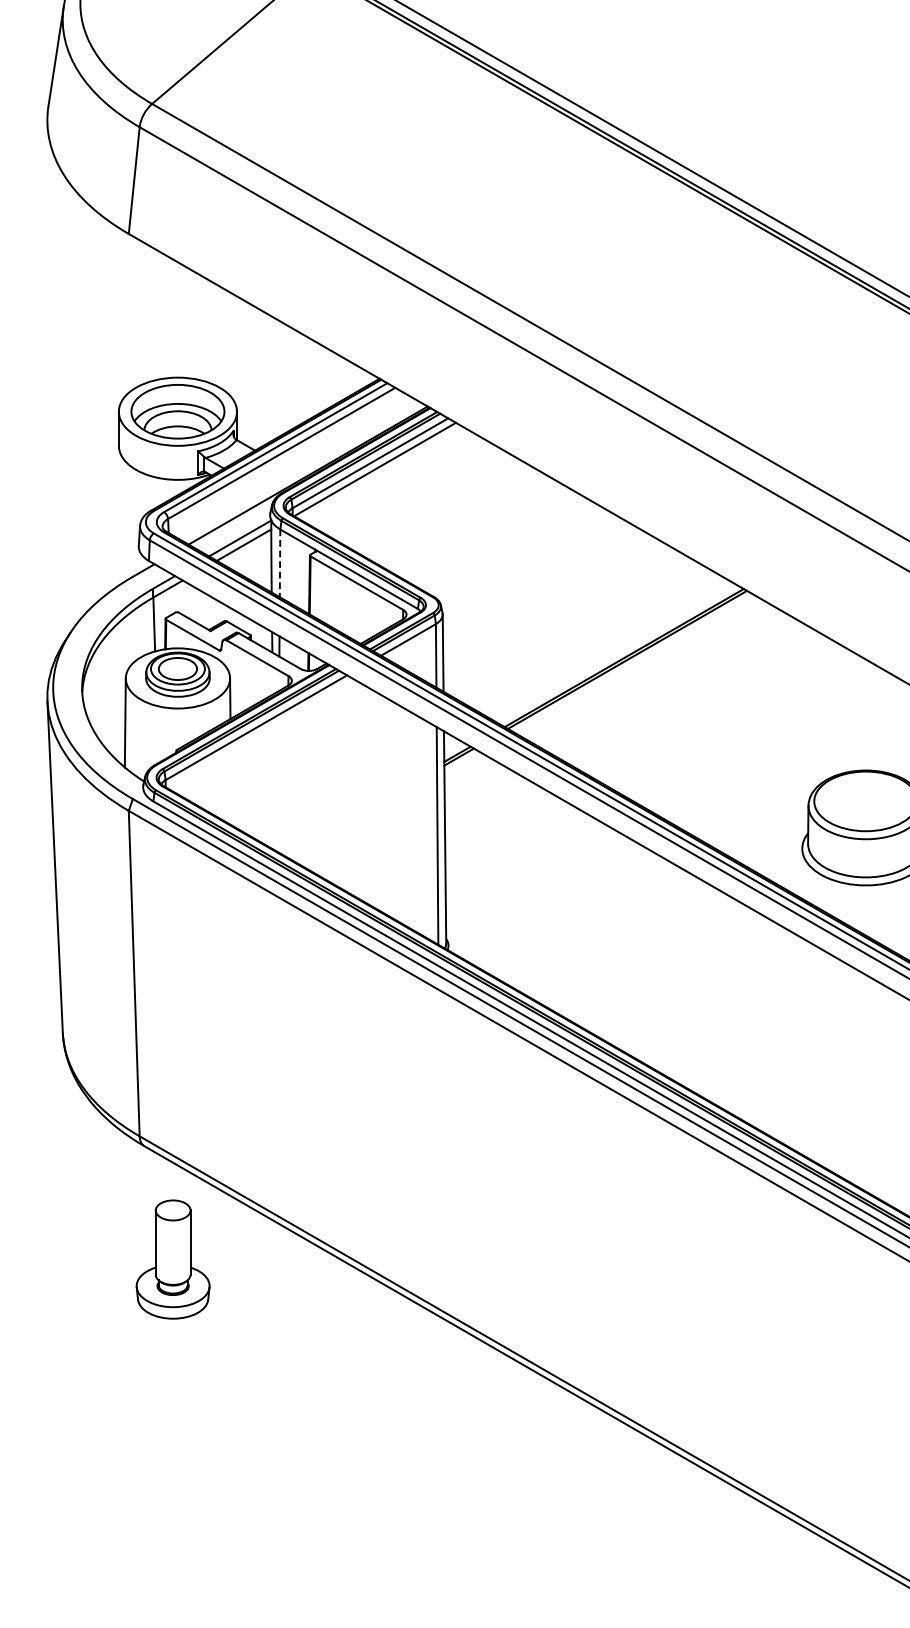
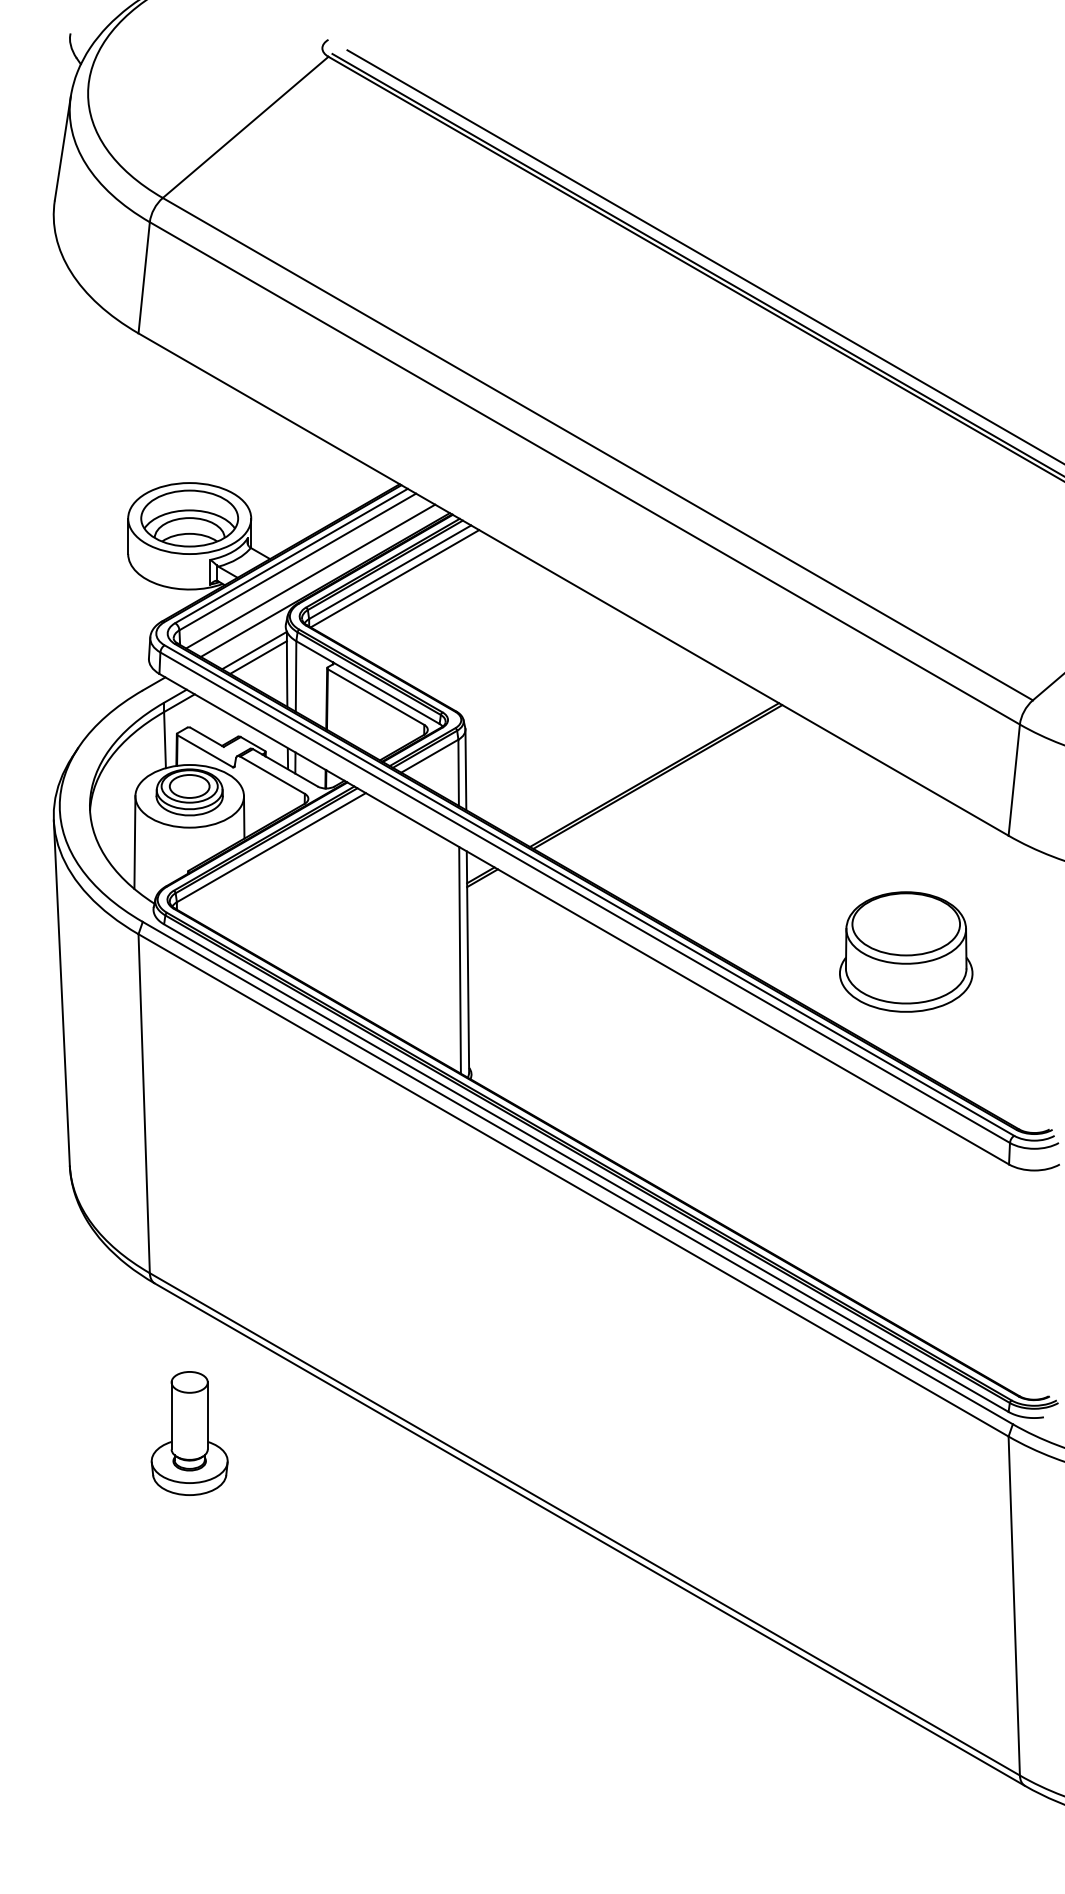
line: (293, 467) -> (310, 576), added
line: (280, 563) -> (296, 676), dashed -> solid
part: (172, 1259) -> (189, 1433), moved

